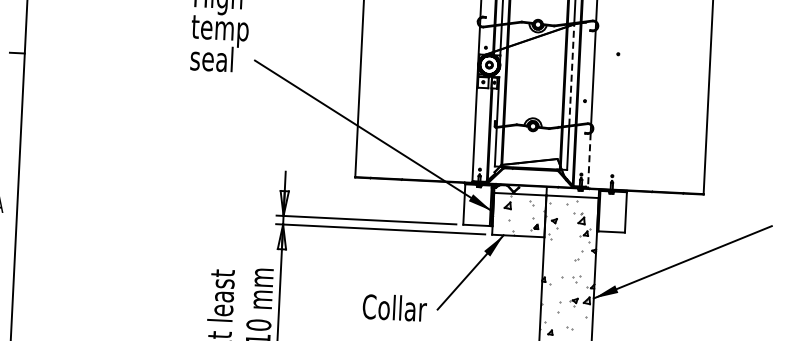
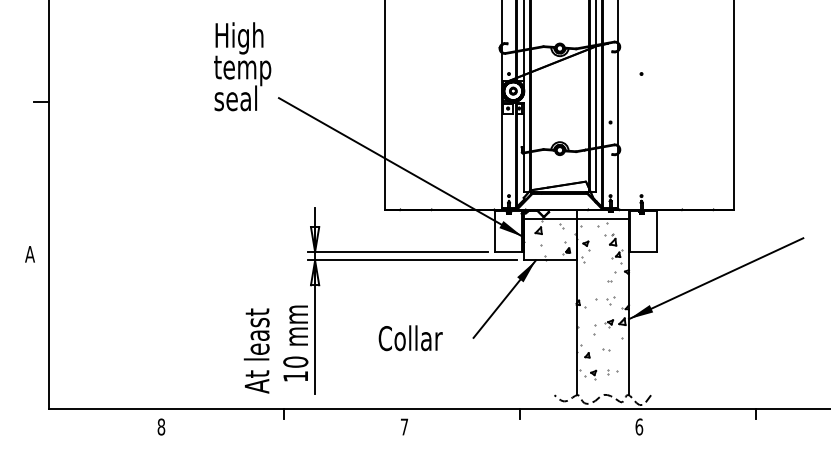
line: (572, 75) -> (596, 97), dashed -> solid
line: (588, 161) -> (617, 182), dashed -> solid
text: (394, 308) -> (410, 338), moved

